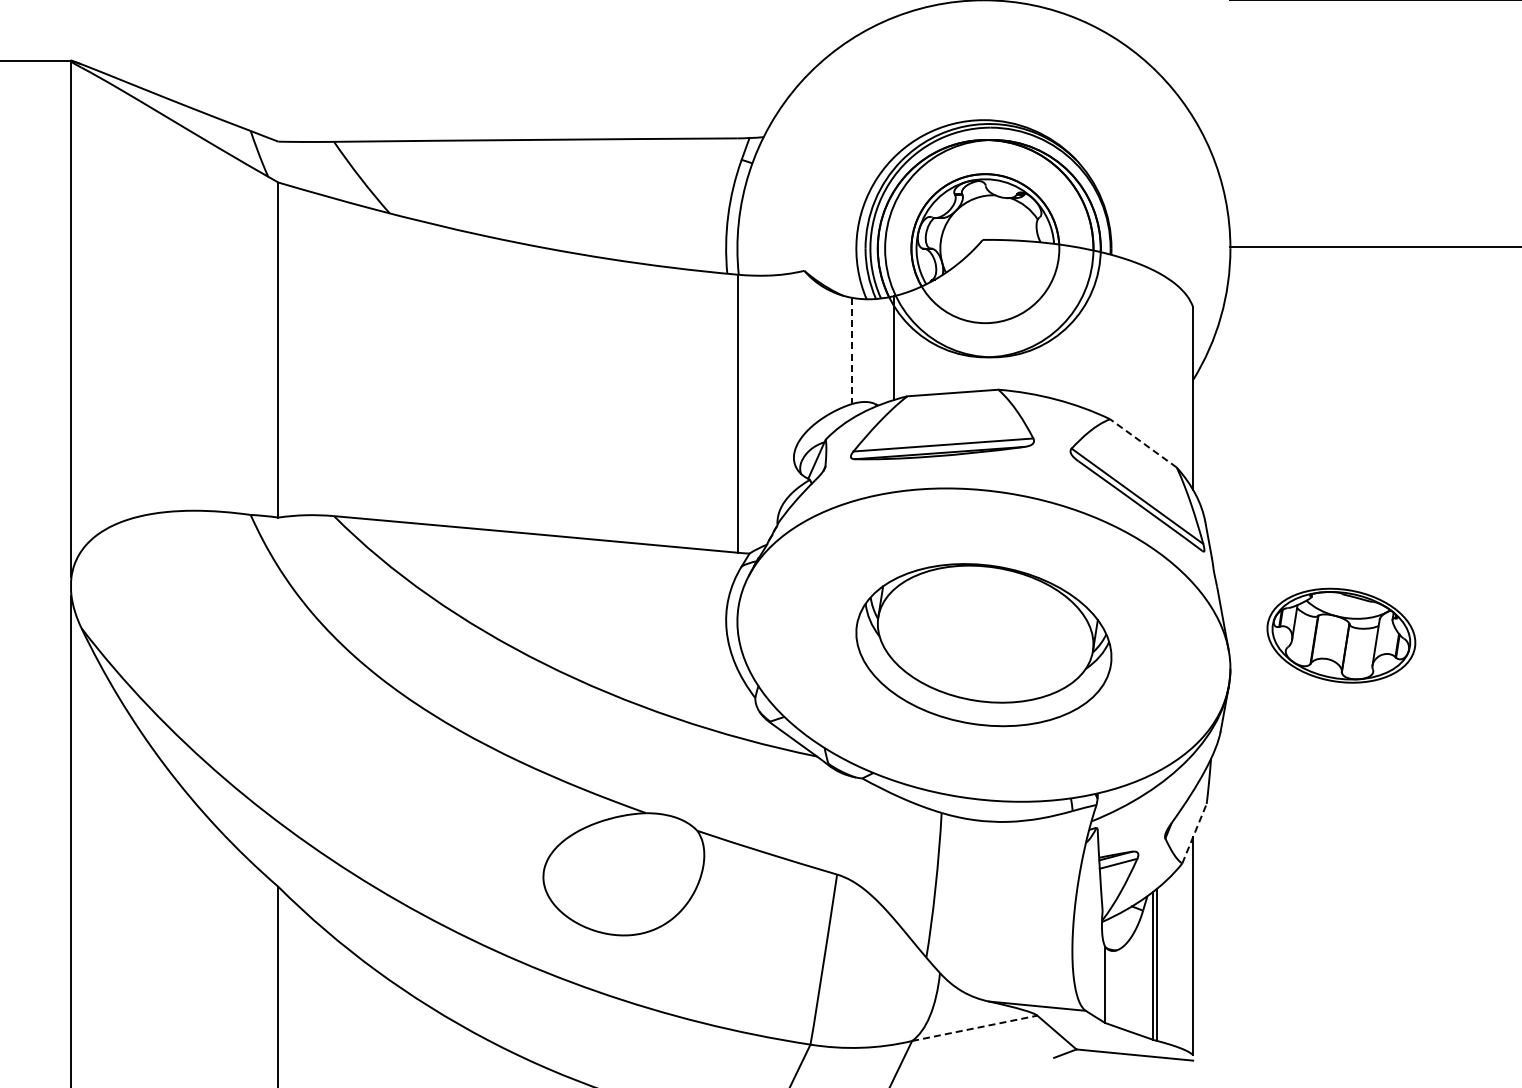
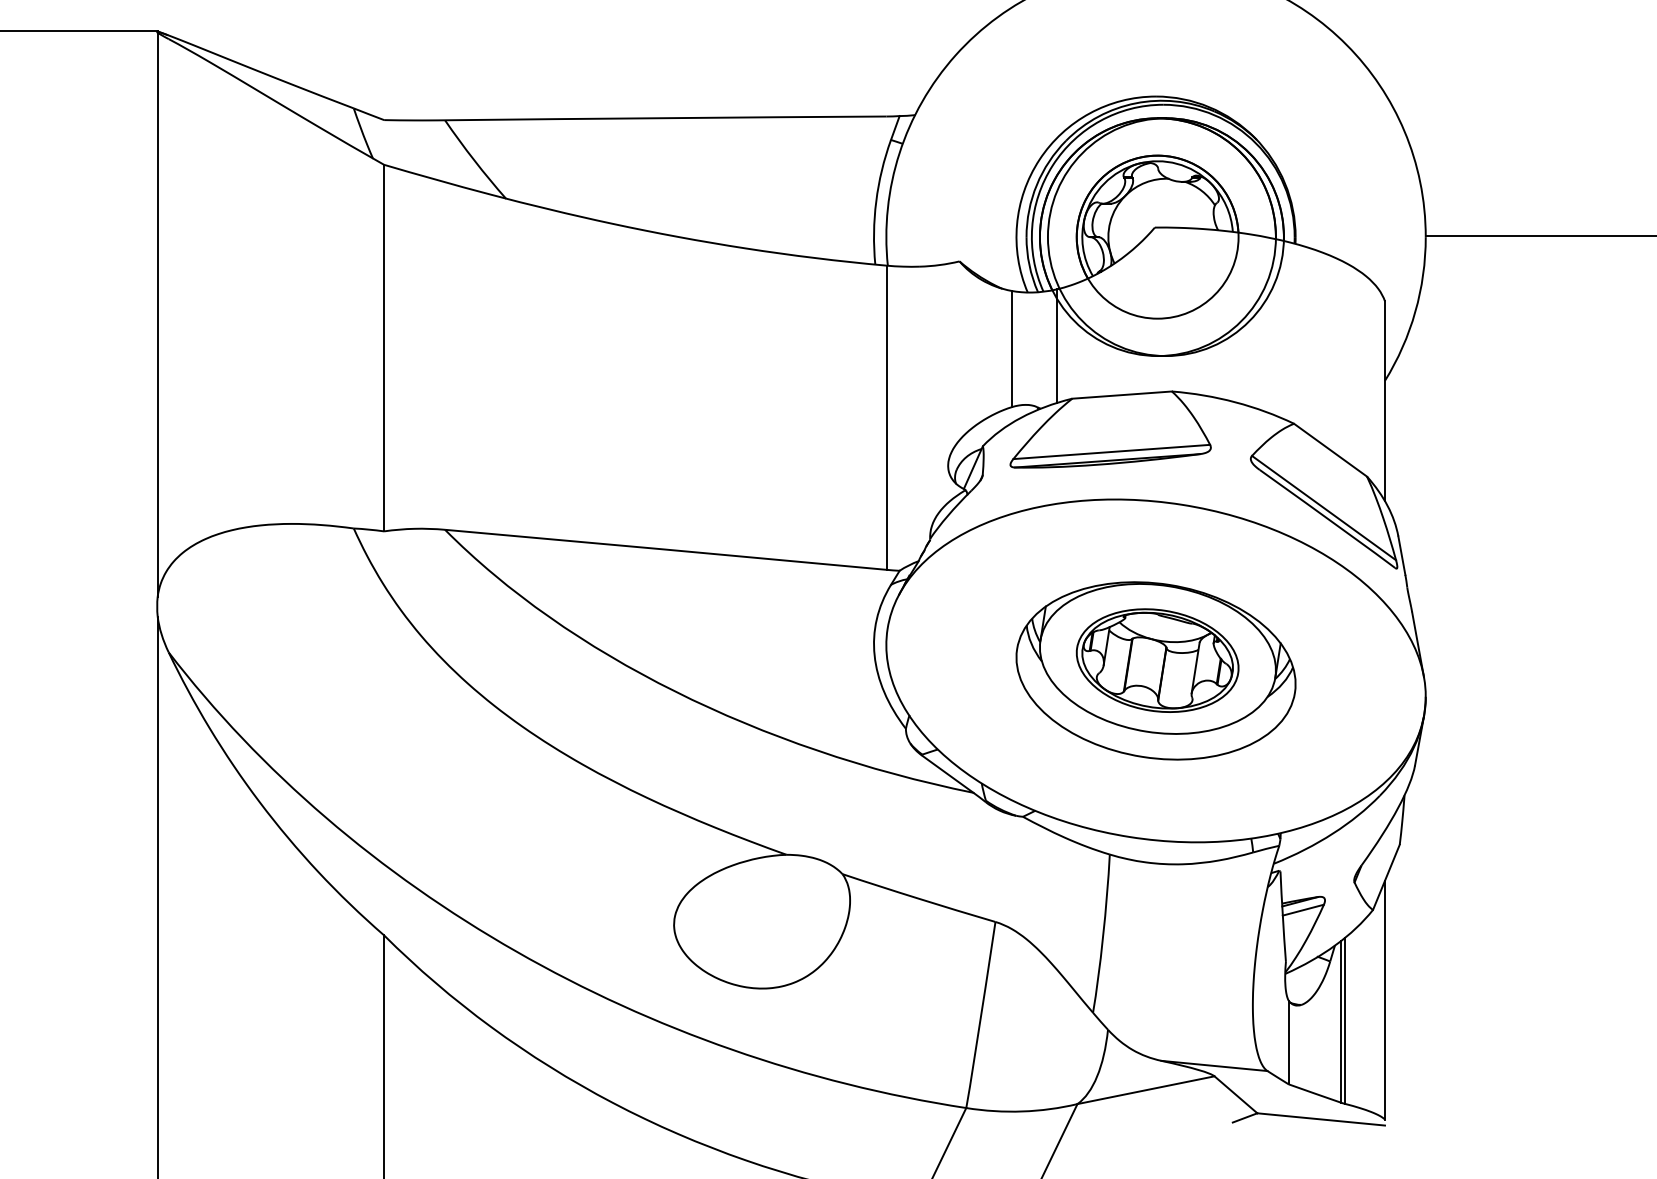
line: (851, 351) -> (1011, 349), dashed -> solid
line: (1143, 443) -> (1330, 450), dashed -> solid
part: (1341, 635) -> (1157, 660), moved
line: (1194, 833) -> (1386, 877), dashed -> solid
line: (974, 1028) -> (1145, 1090), dashed -> solid

